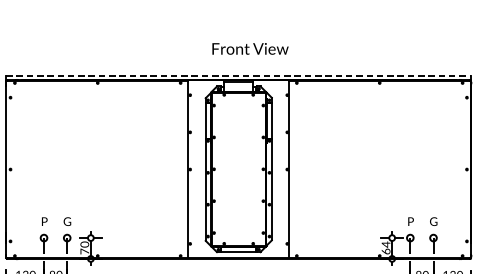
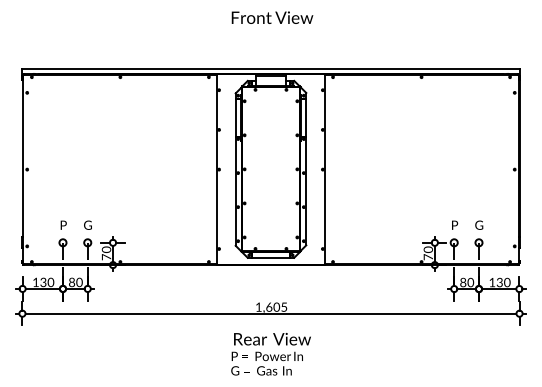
text: (250, 48) -> (272, 17), moved
line: (238, 75) -> (270, 69), dashed -> solid
text: (385, 248) -> (427, 253), 64 -> 70

